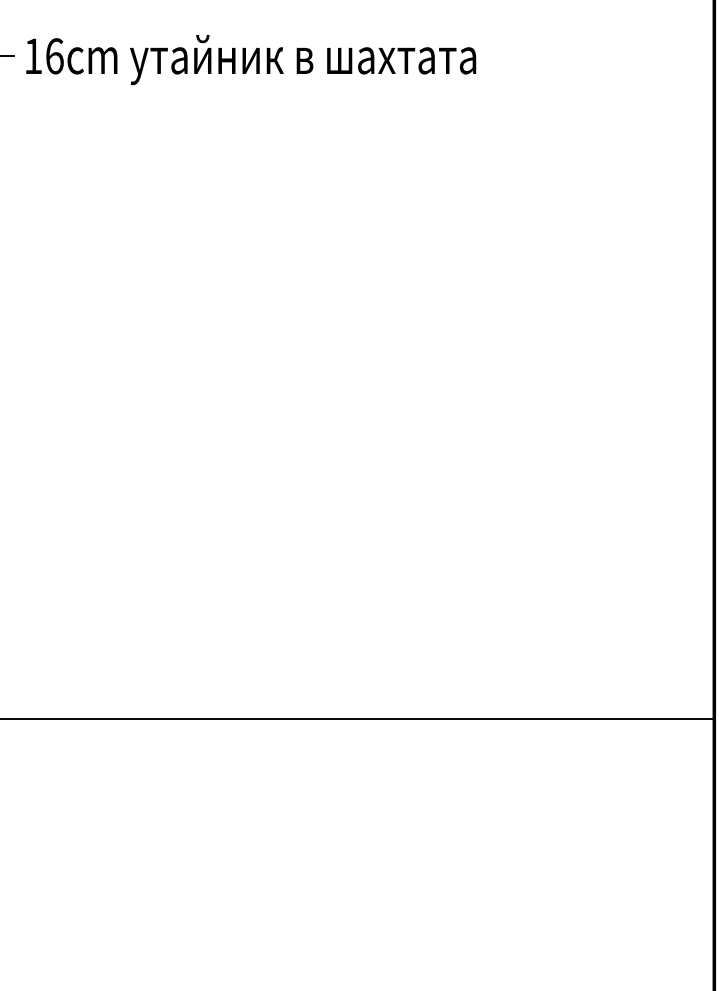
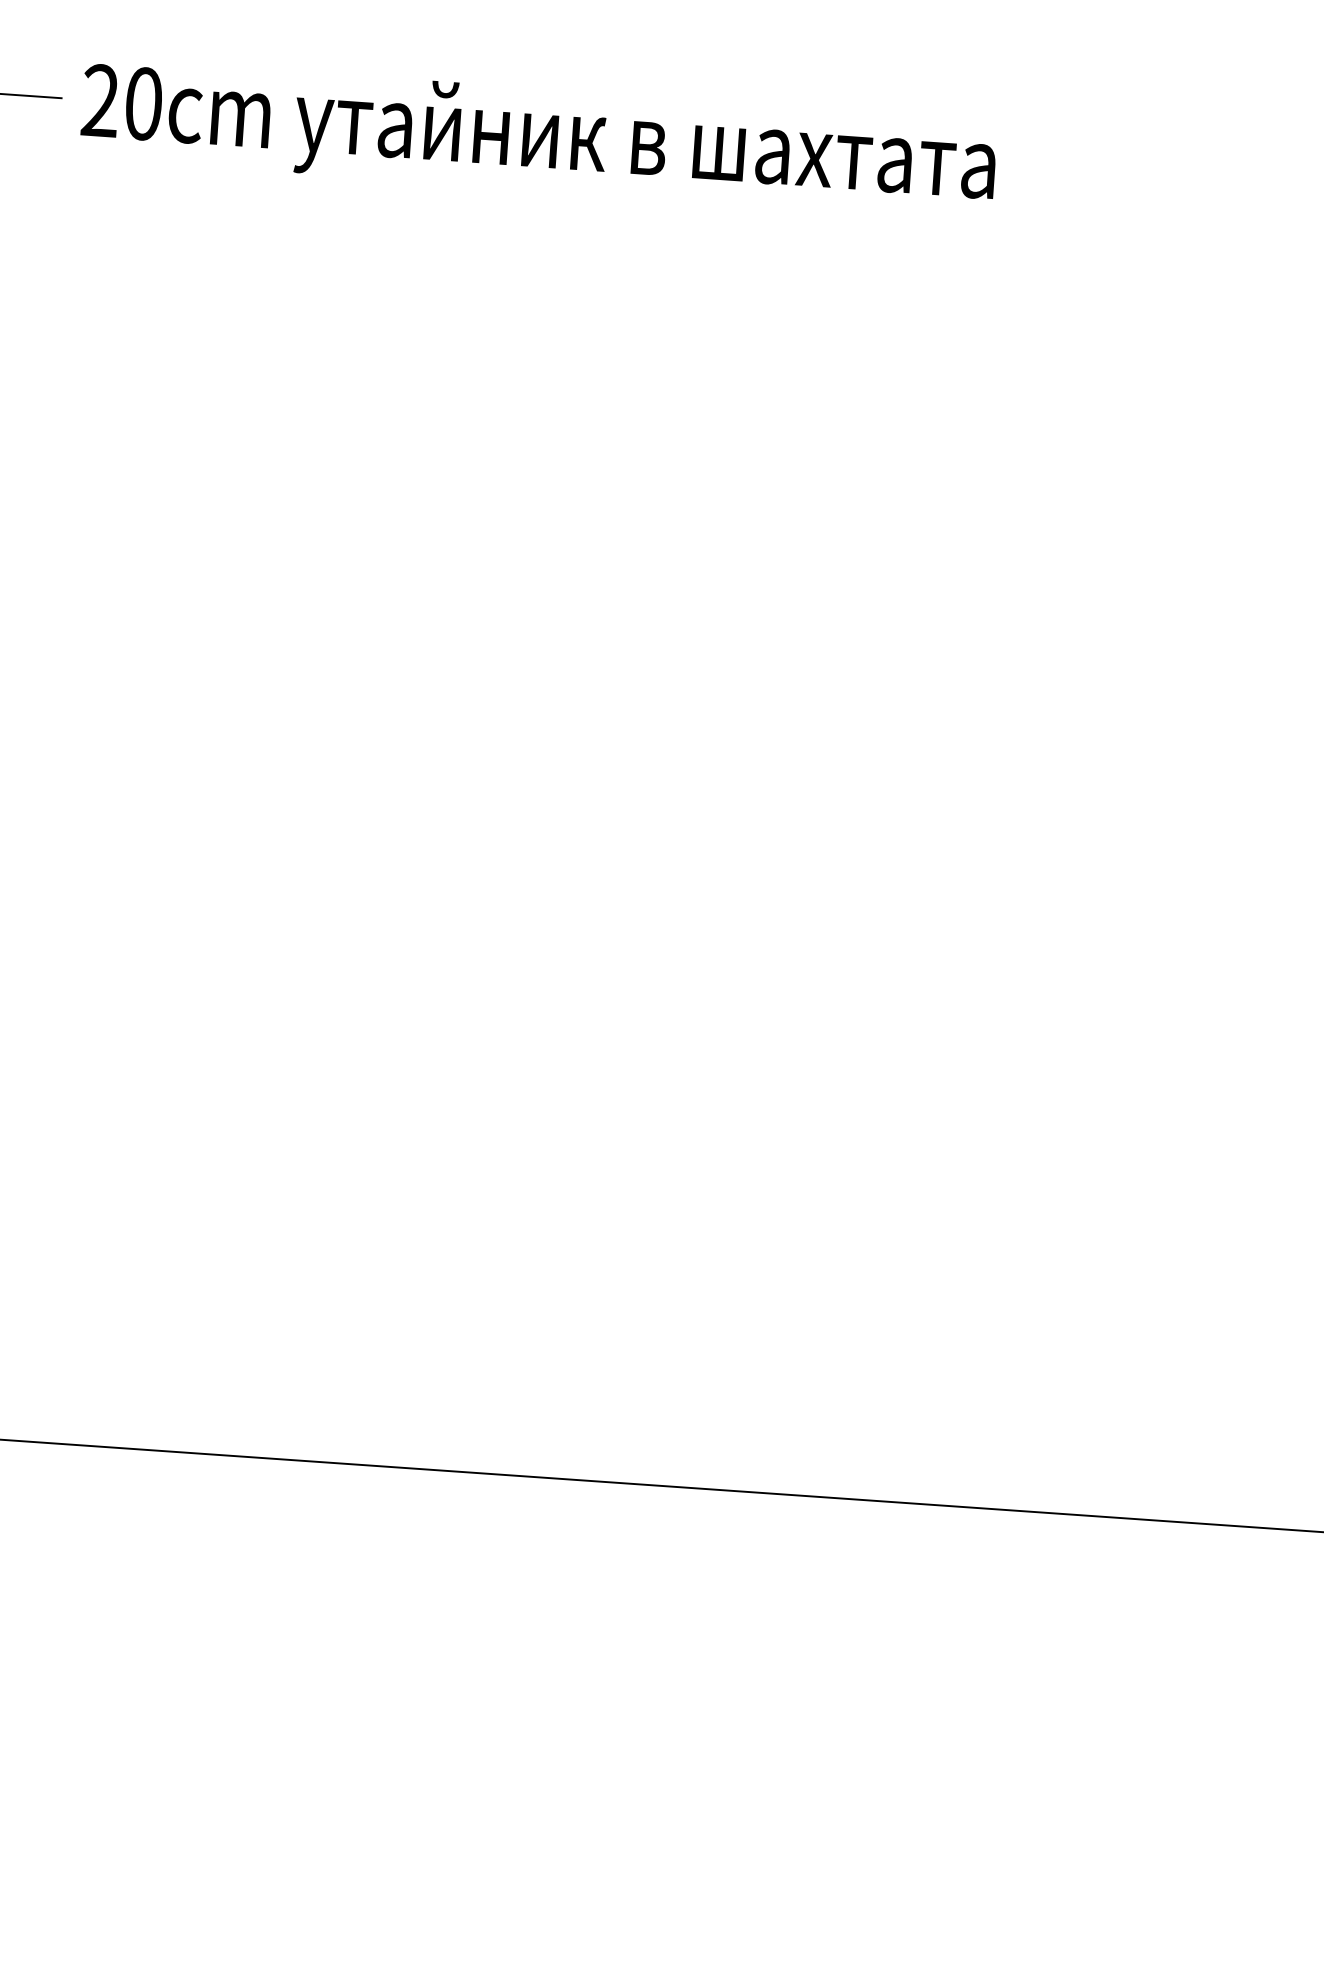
text: (43, 56) -> (121, 102), 16cm -> 20cm

